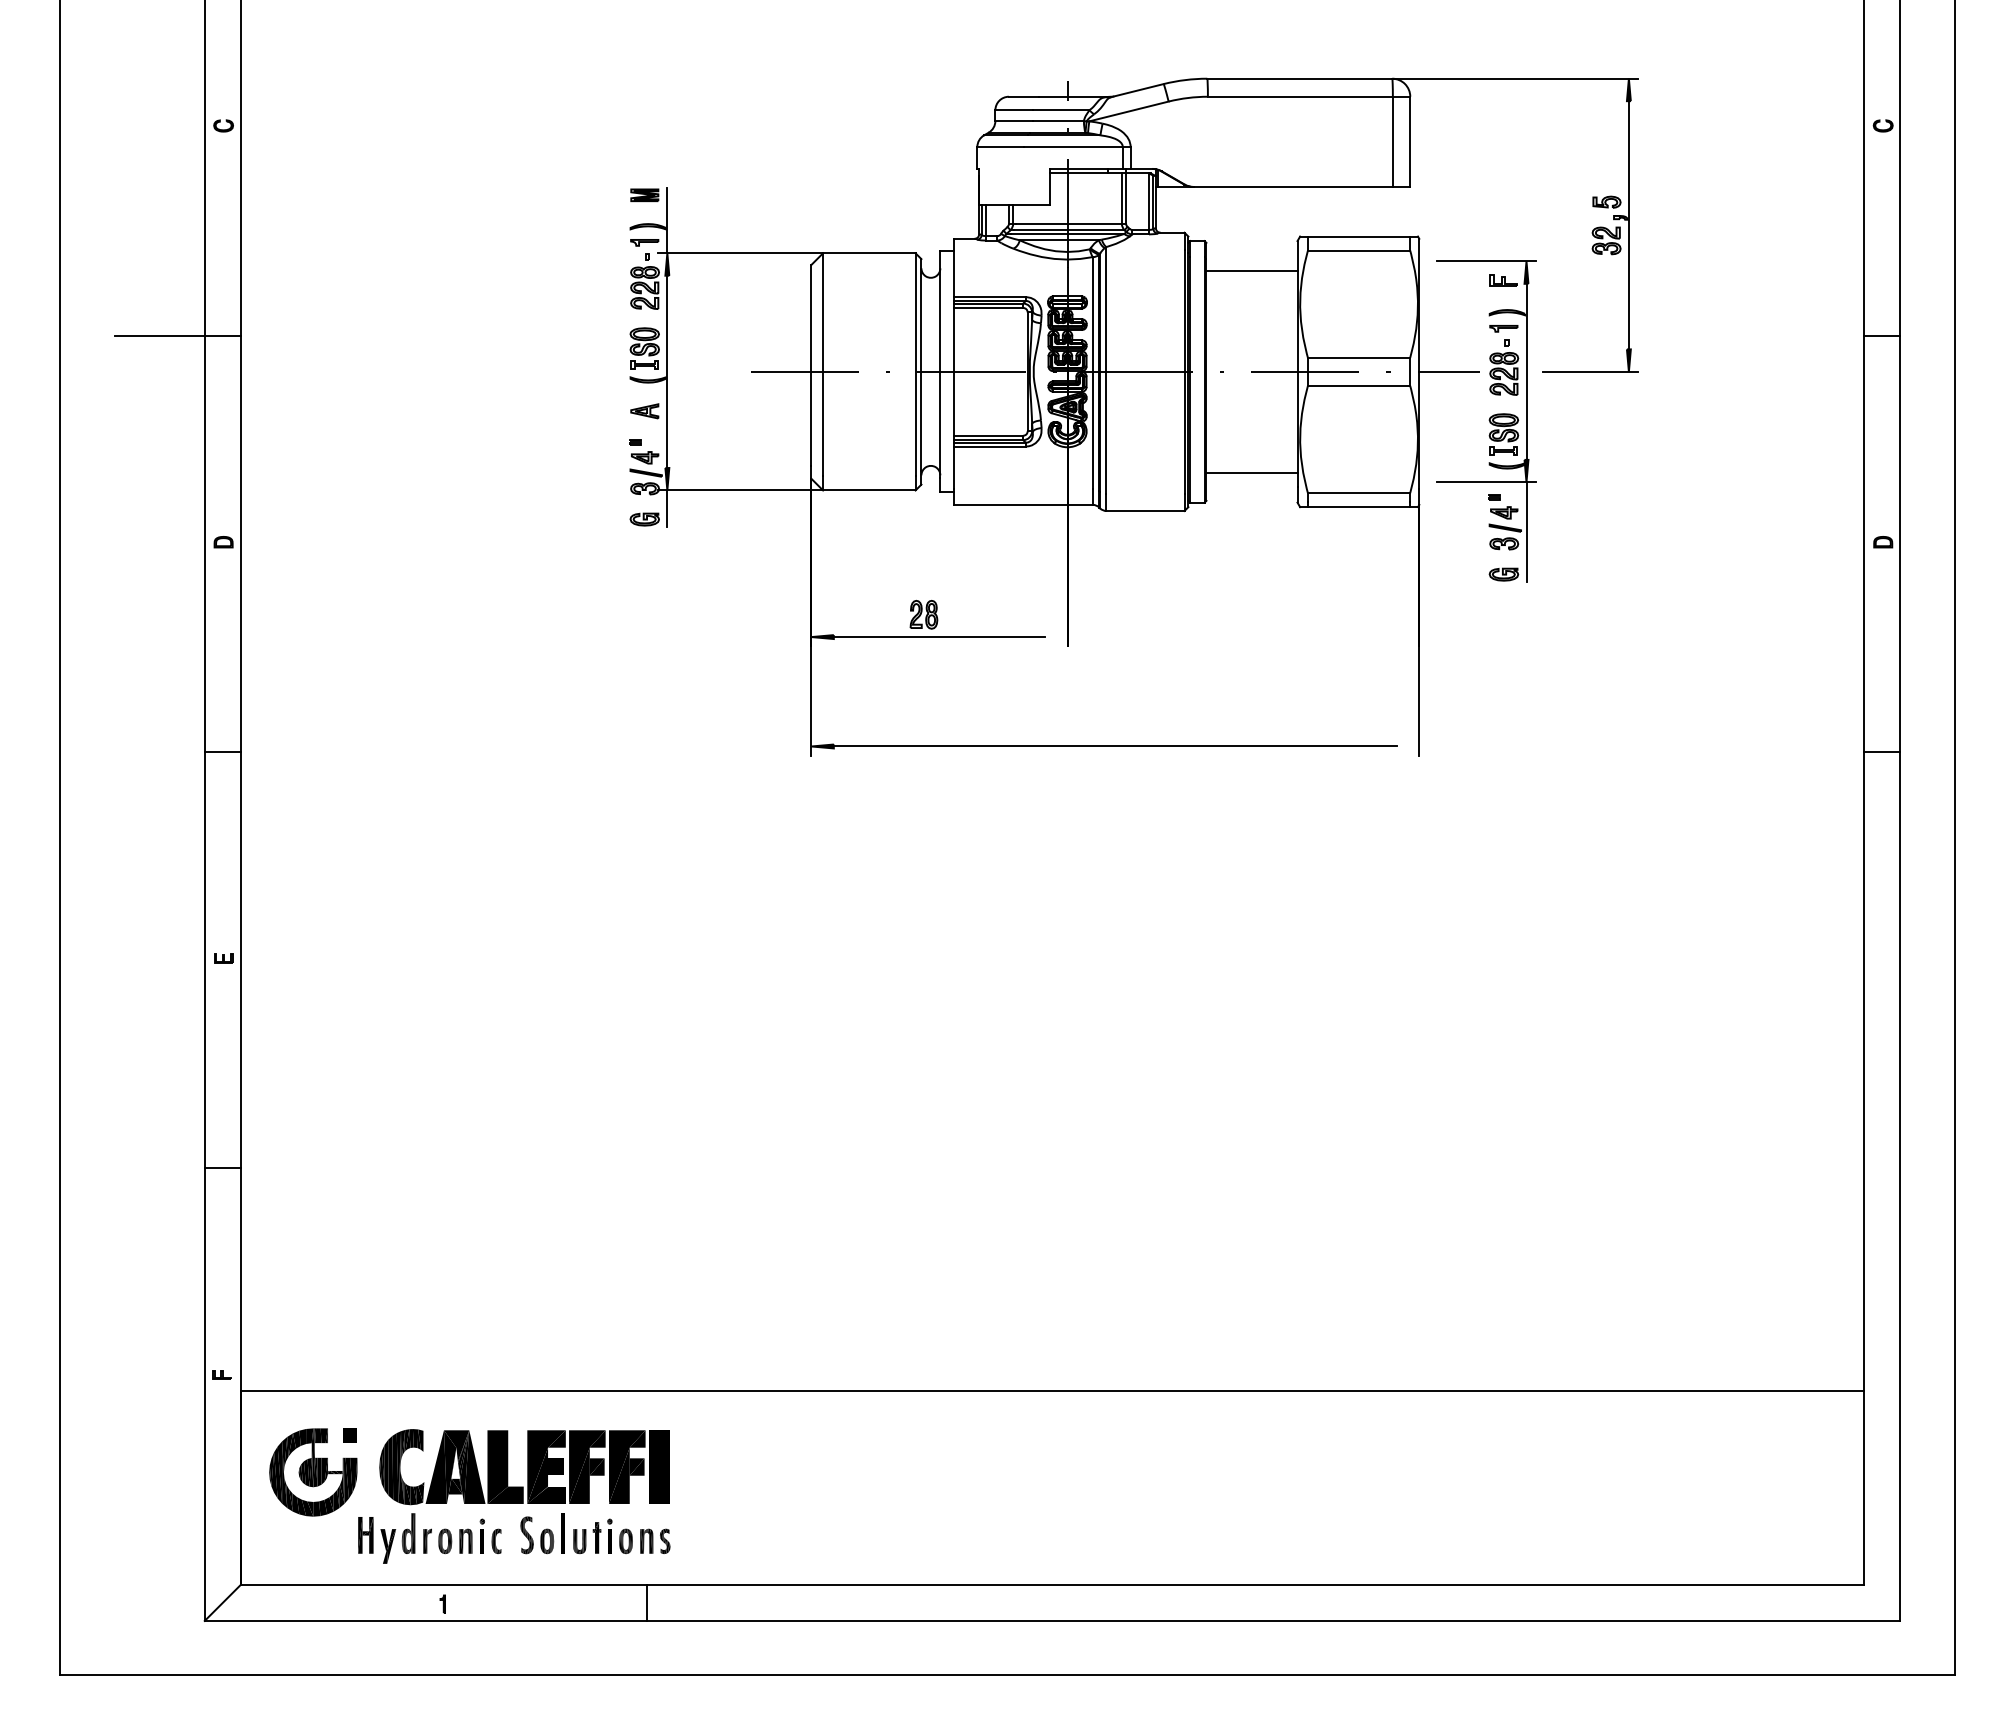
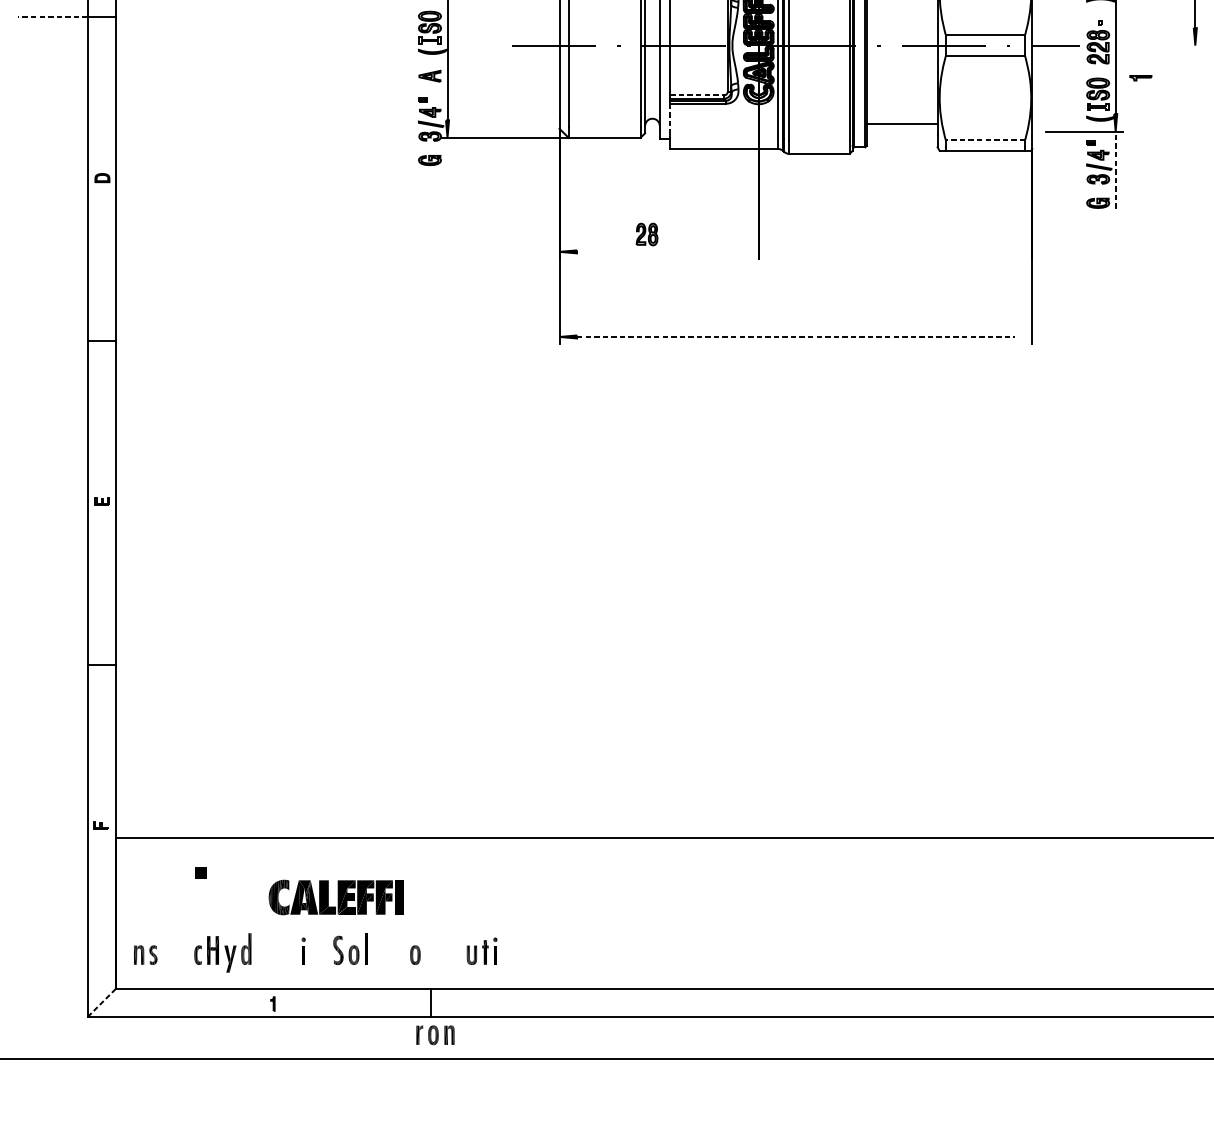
part: (1503, 328) -> (1140, 78), moved
line: (159, 335) -> (52, 17), solid -> dashed
line: (1590, 371) -> (1165, 45), removed
line: (988, 435) -> (697, 95), solid -> dashed
line: (953, 468) -> (670, 120), solid -> dashed
line: (1358, 493) -> (985, 140), solid -> dashed
line: (667, 508) -> (447, 151), removed
line: (1526, 531) -> (1115, 169), solid -> dashed
line: (939, 637) -> (659, 252), removed
line: (1115, 746) -> (796, 336), solid -> dashed
part: (524, 1467) -> (336, 897), size x0.6
part: (313, 1472) -> (172, 901), removed
part: (592, 1536) -> (481, 951), moved
part: (496, 1540) -> (197, 954), moved
part: (655, 1540) -> (145, 954), moved
part: (447, 1541) -> (435, 1035), moved
line: (222, 1602) -> (101, 1002), solid -> dashed

